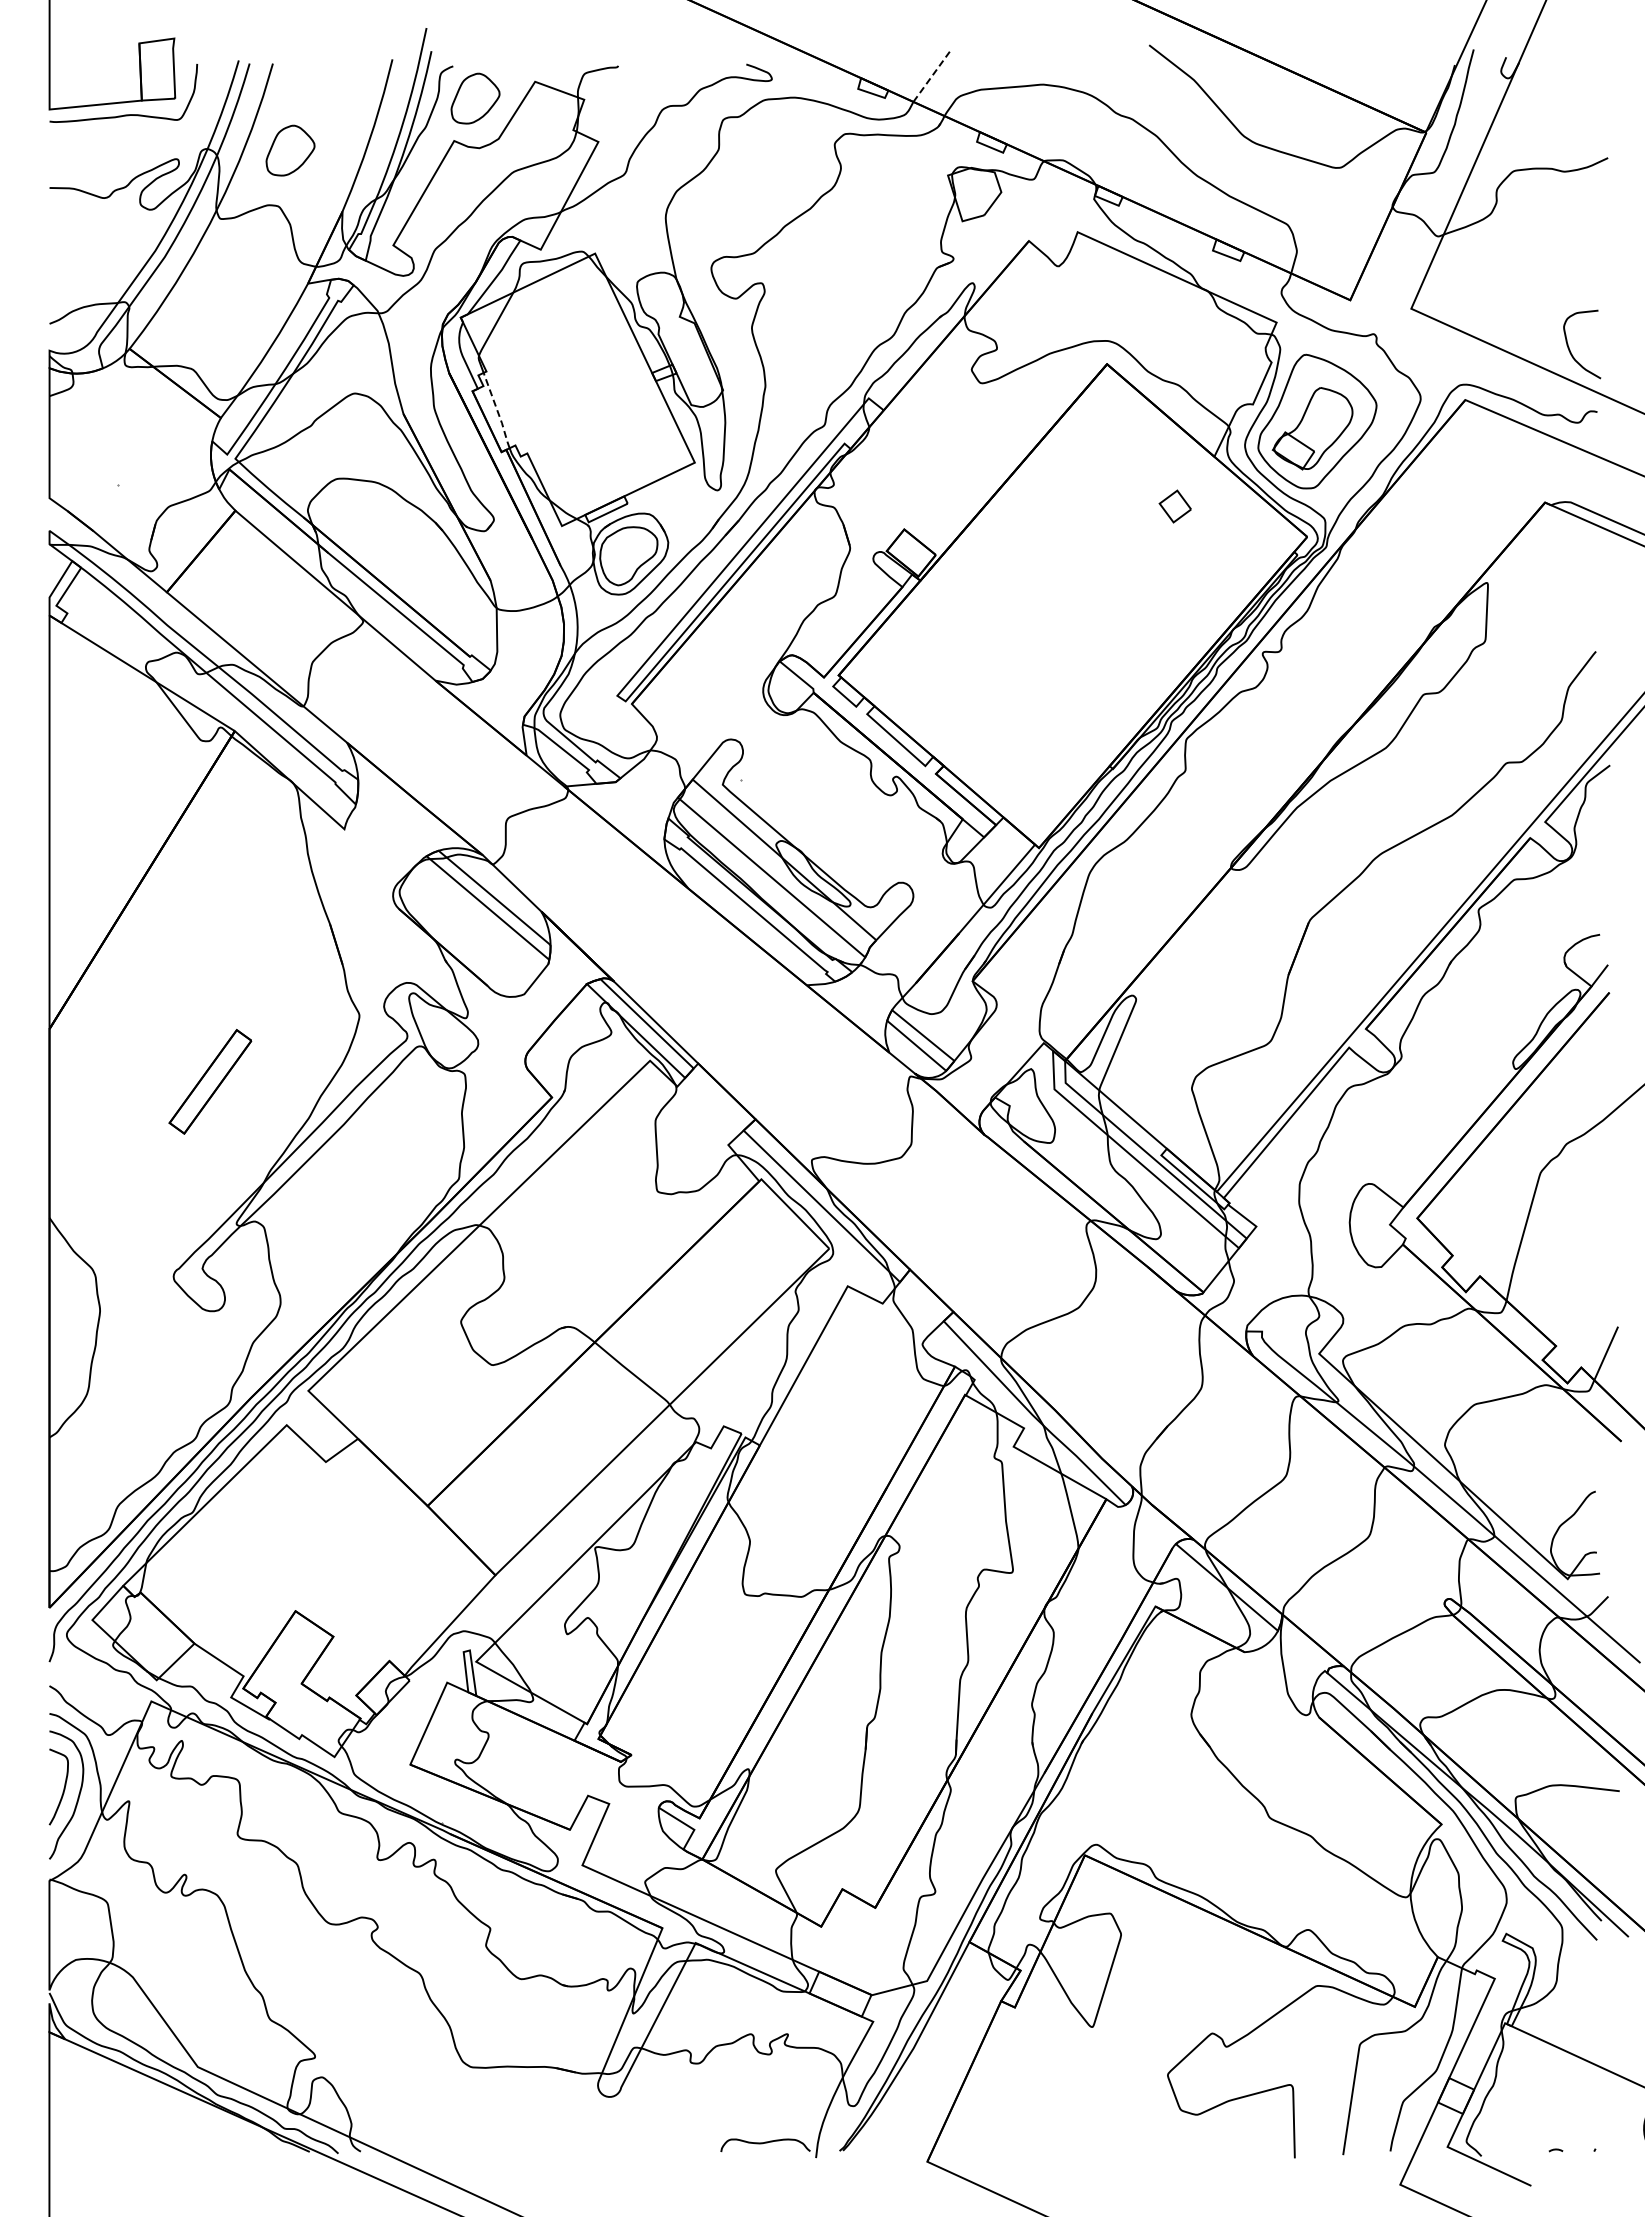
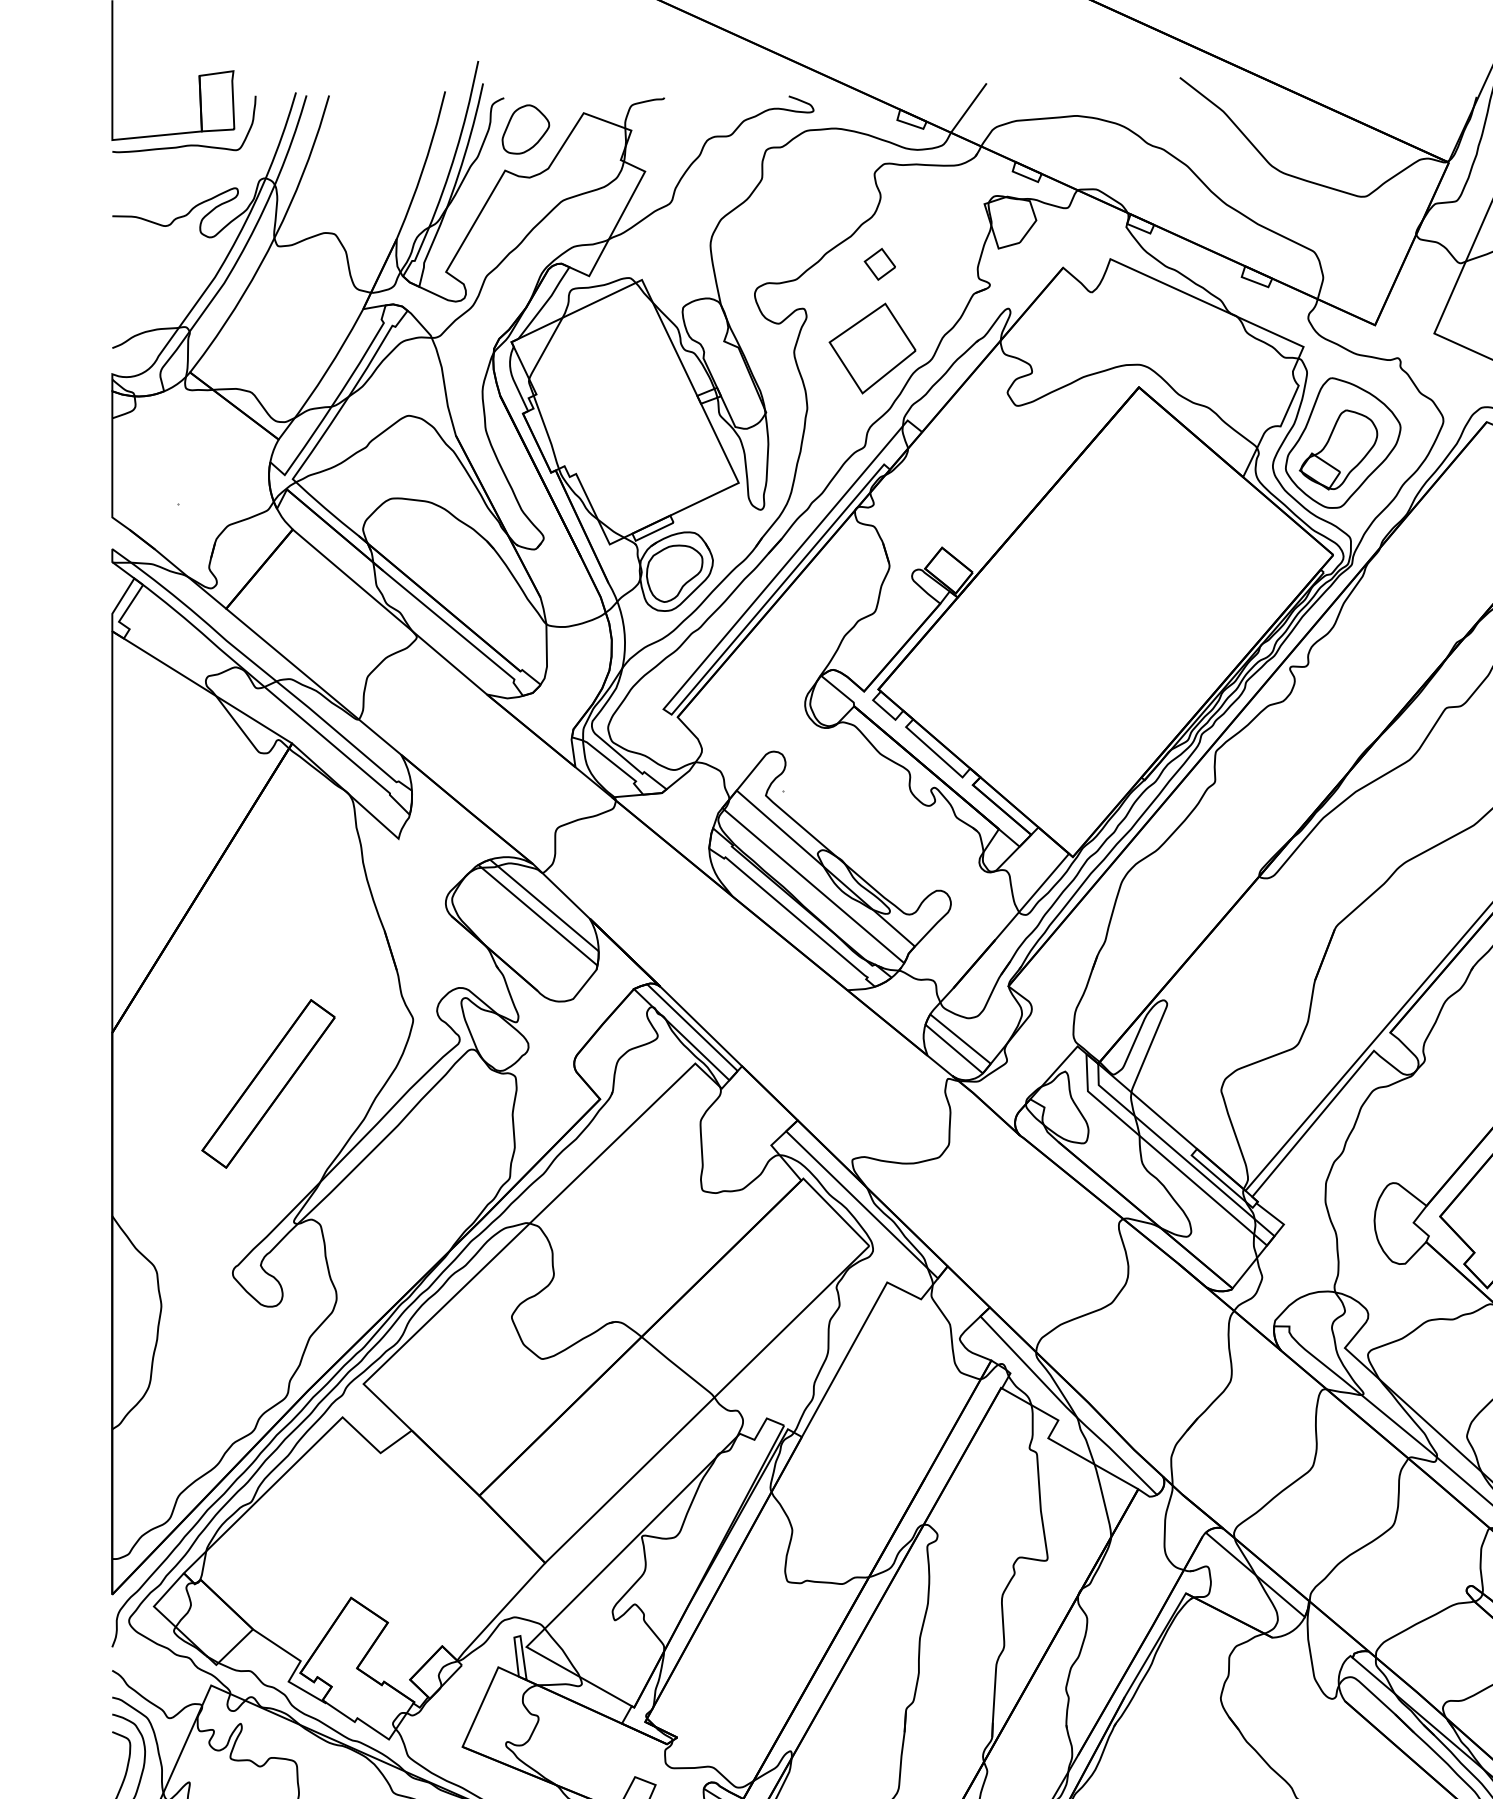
line: (932, 76) -> (969, 108), dashed -> solid
part: (290, 150) -> (346, 179), removed
part: (832, 324) -> (872, 348), added
line: (497, 411) -> (547, 433), dashed -> solid
part: (1174, 506) -> (879, 264), moved
part: (210, 1081) -> (268, 1083), size x1.67

